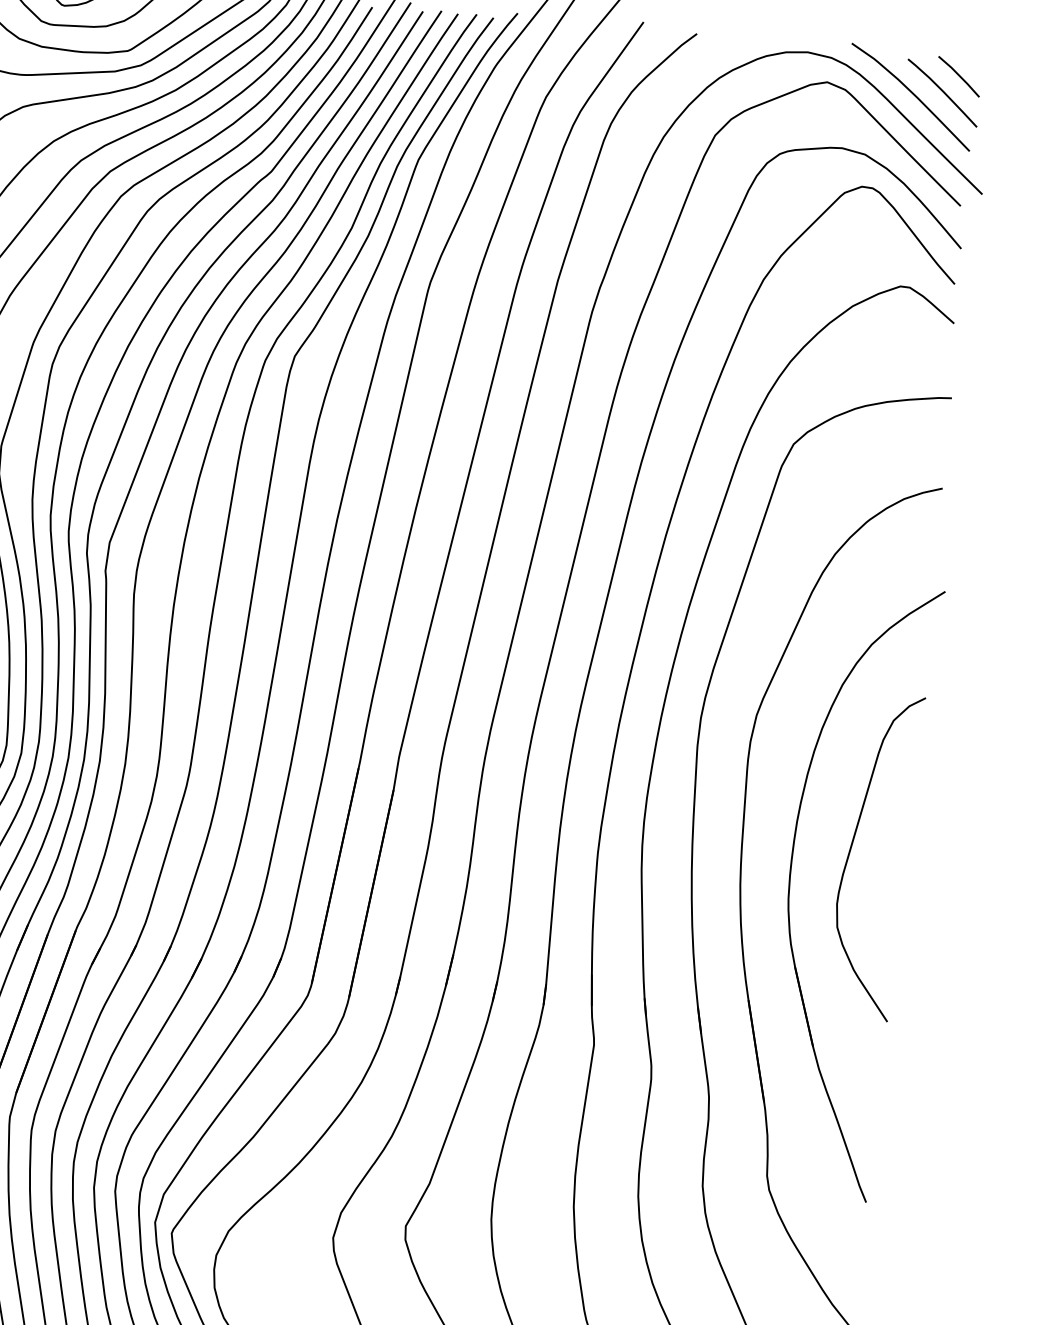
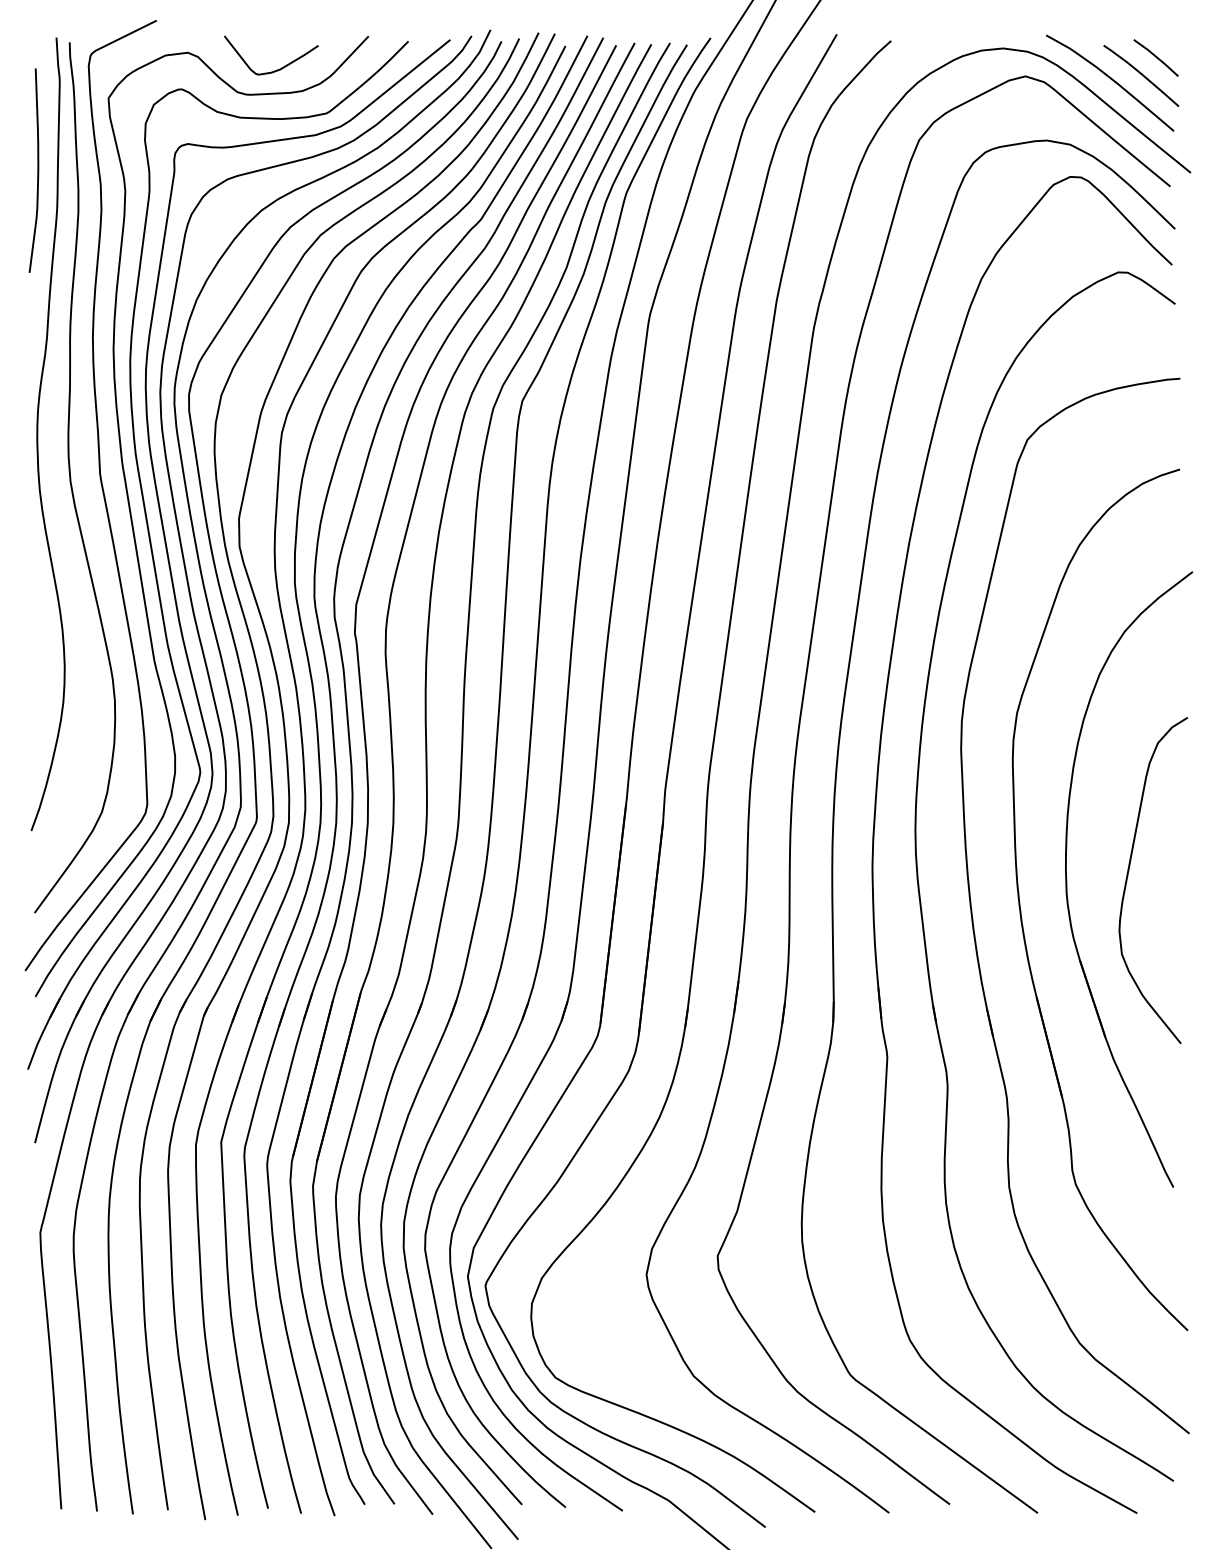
curve: (851, 850) -> (1128, 876), moved

